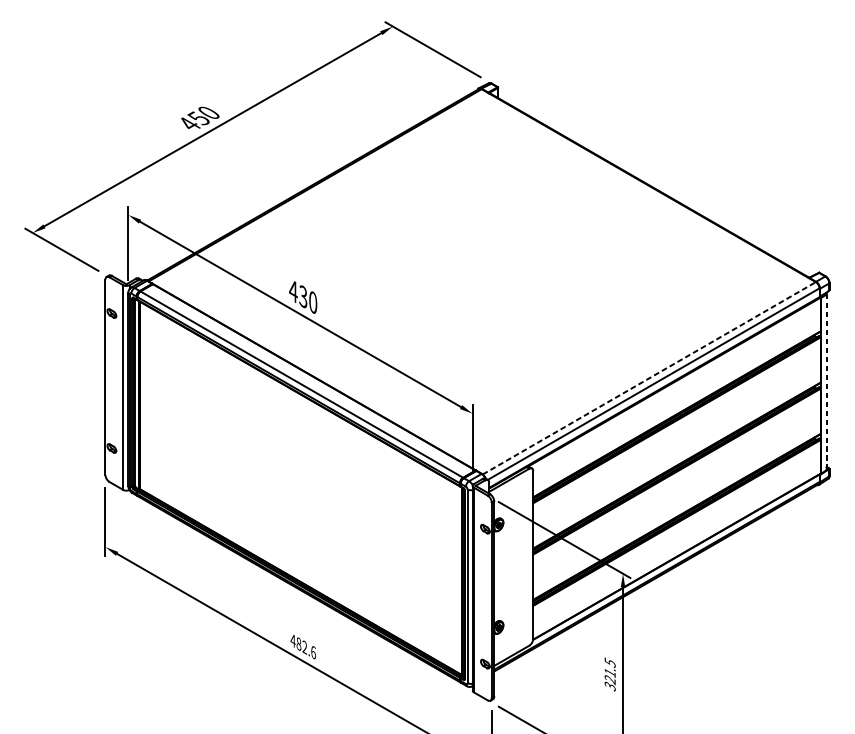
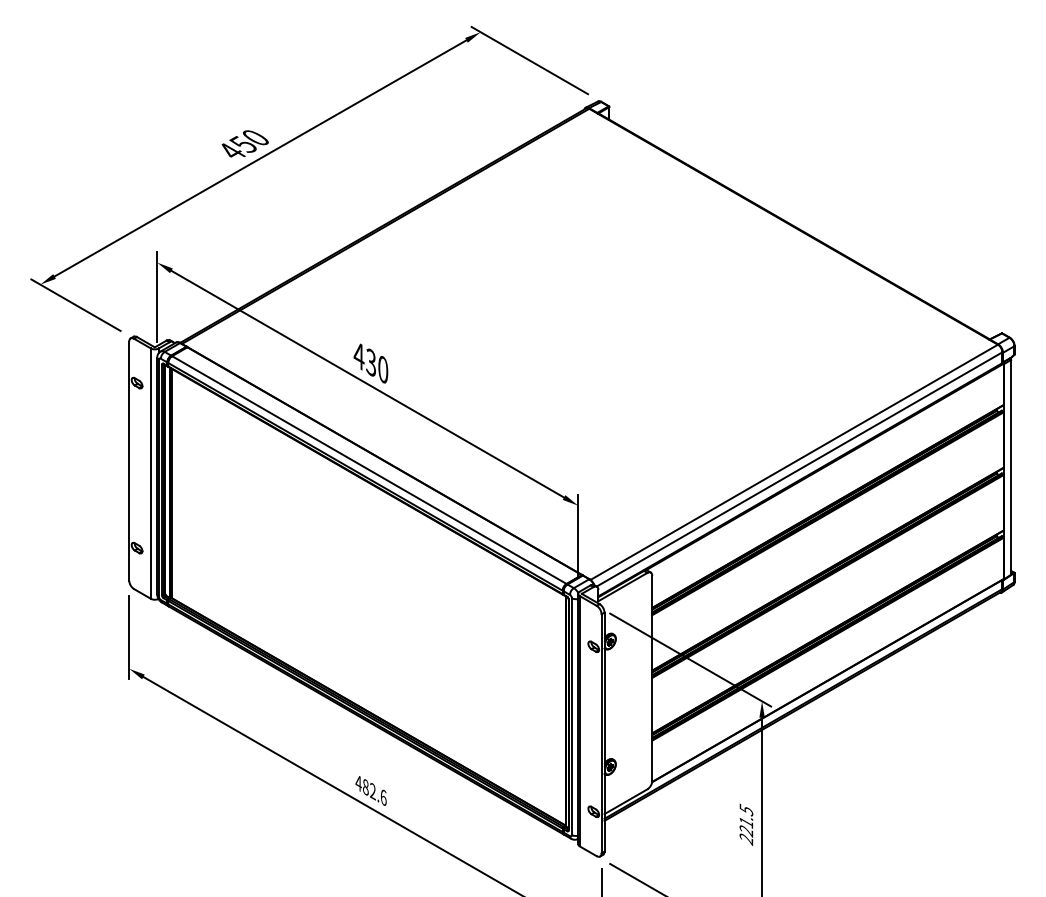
line: (649, 378) -> (794, 462), dashed -> solid
line: (826, 381) -> (1011, 466), dashed -> solid
text: (610, 686) -> (746, 839), 321.5 -> 221.5

